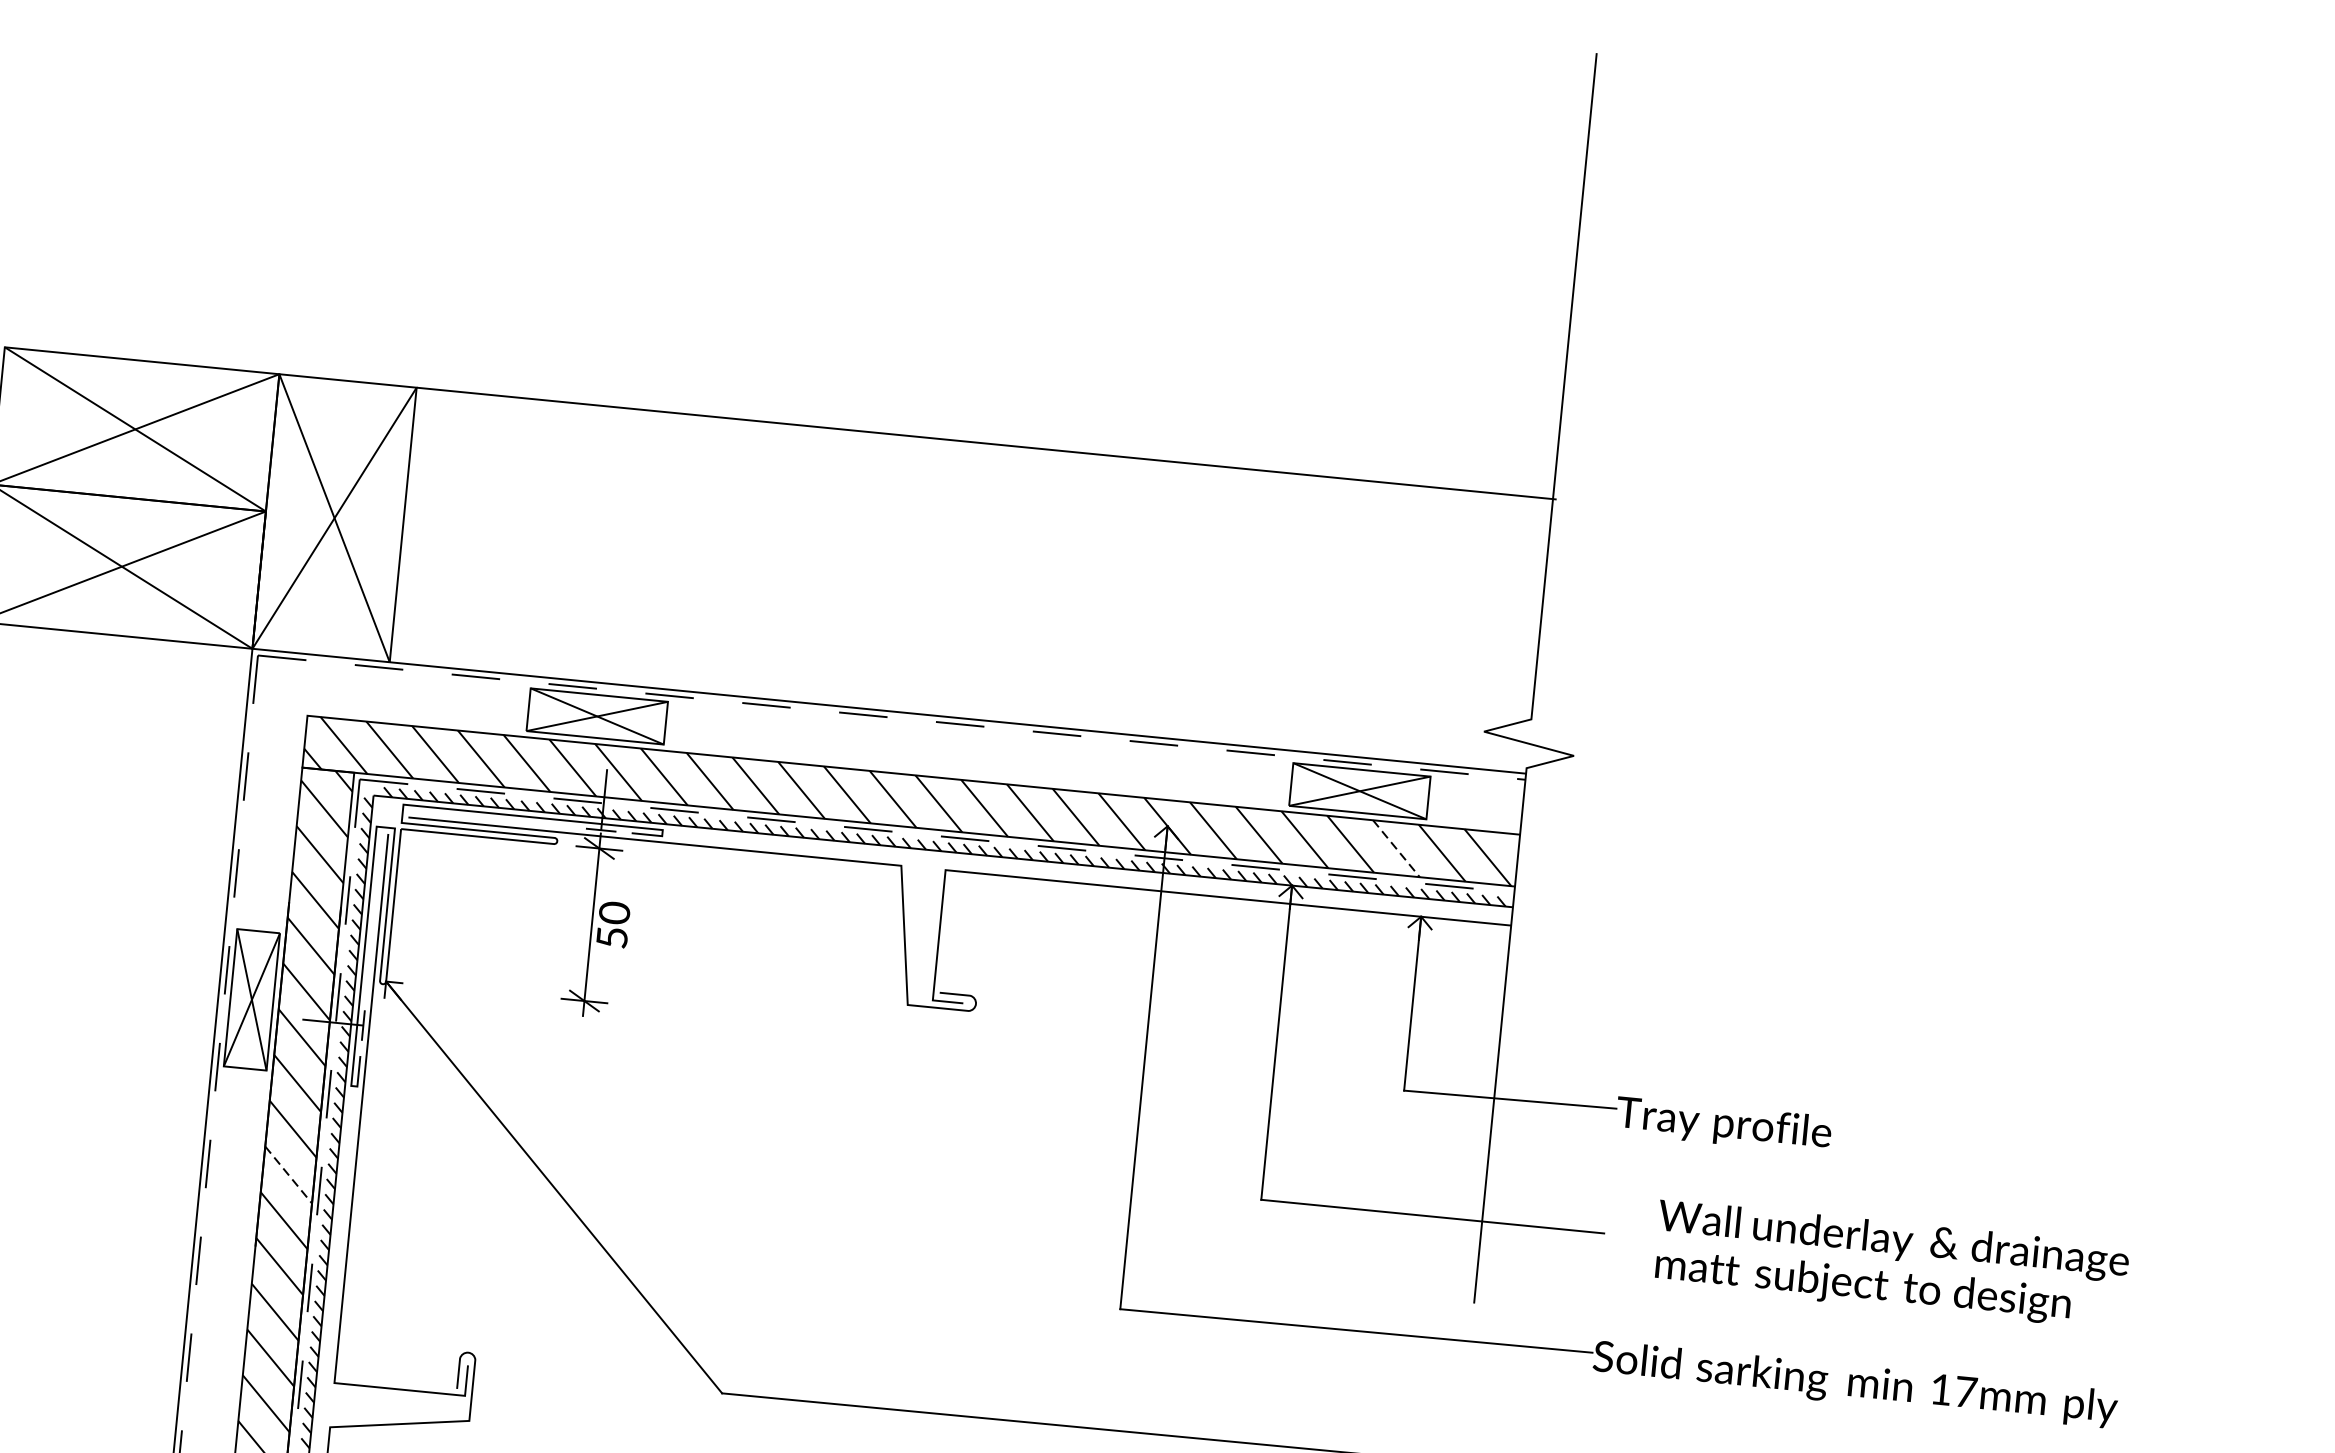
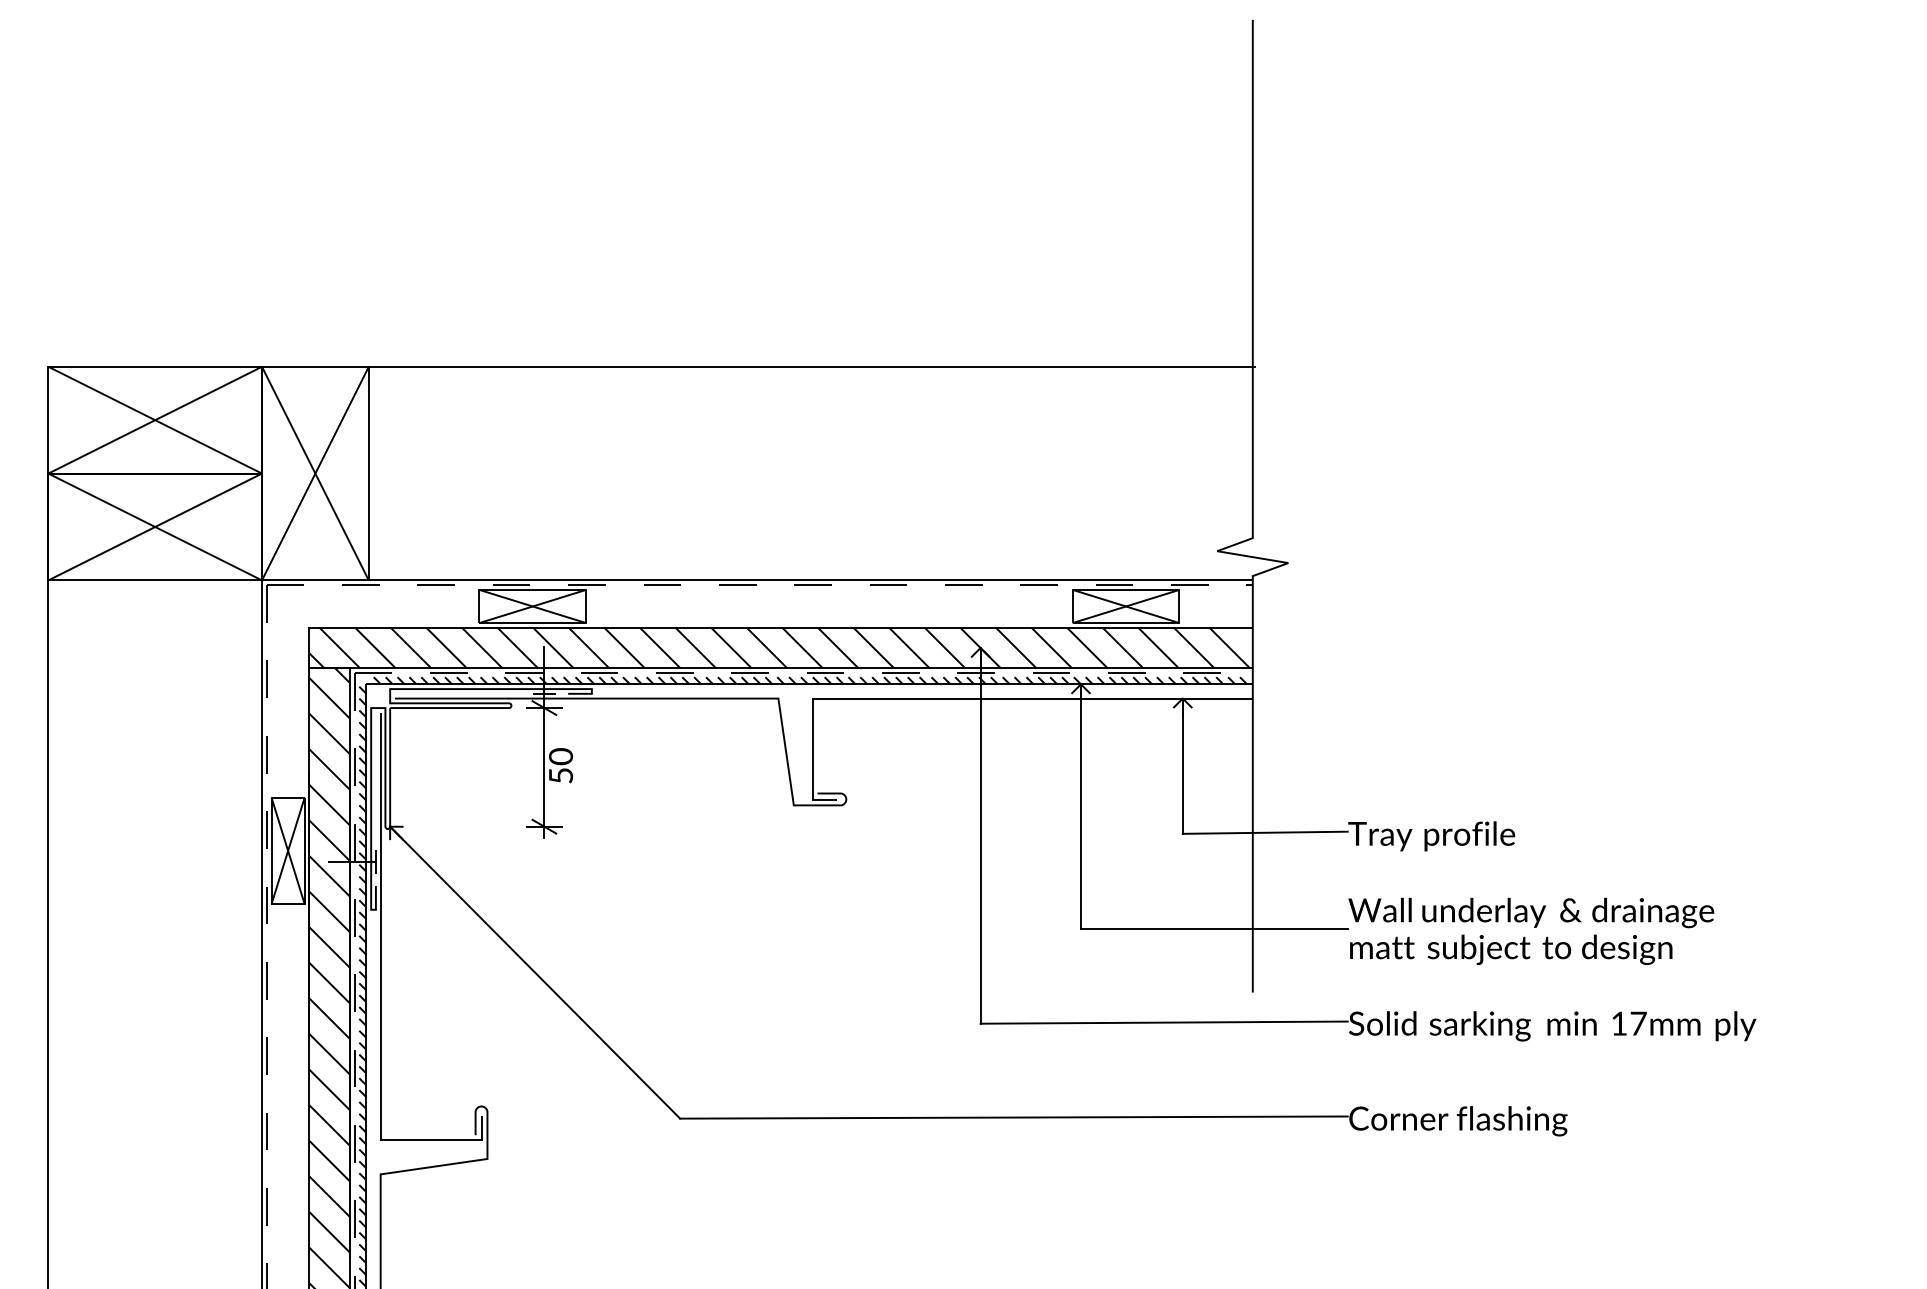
line: (1396, 849) -> (1158, 648), dashed -> solid
line: (288, 1175) -> (329, 983), dashed -> solid
text: (1891, 1263) -> (1531, 930), moved

